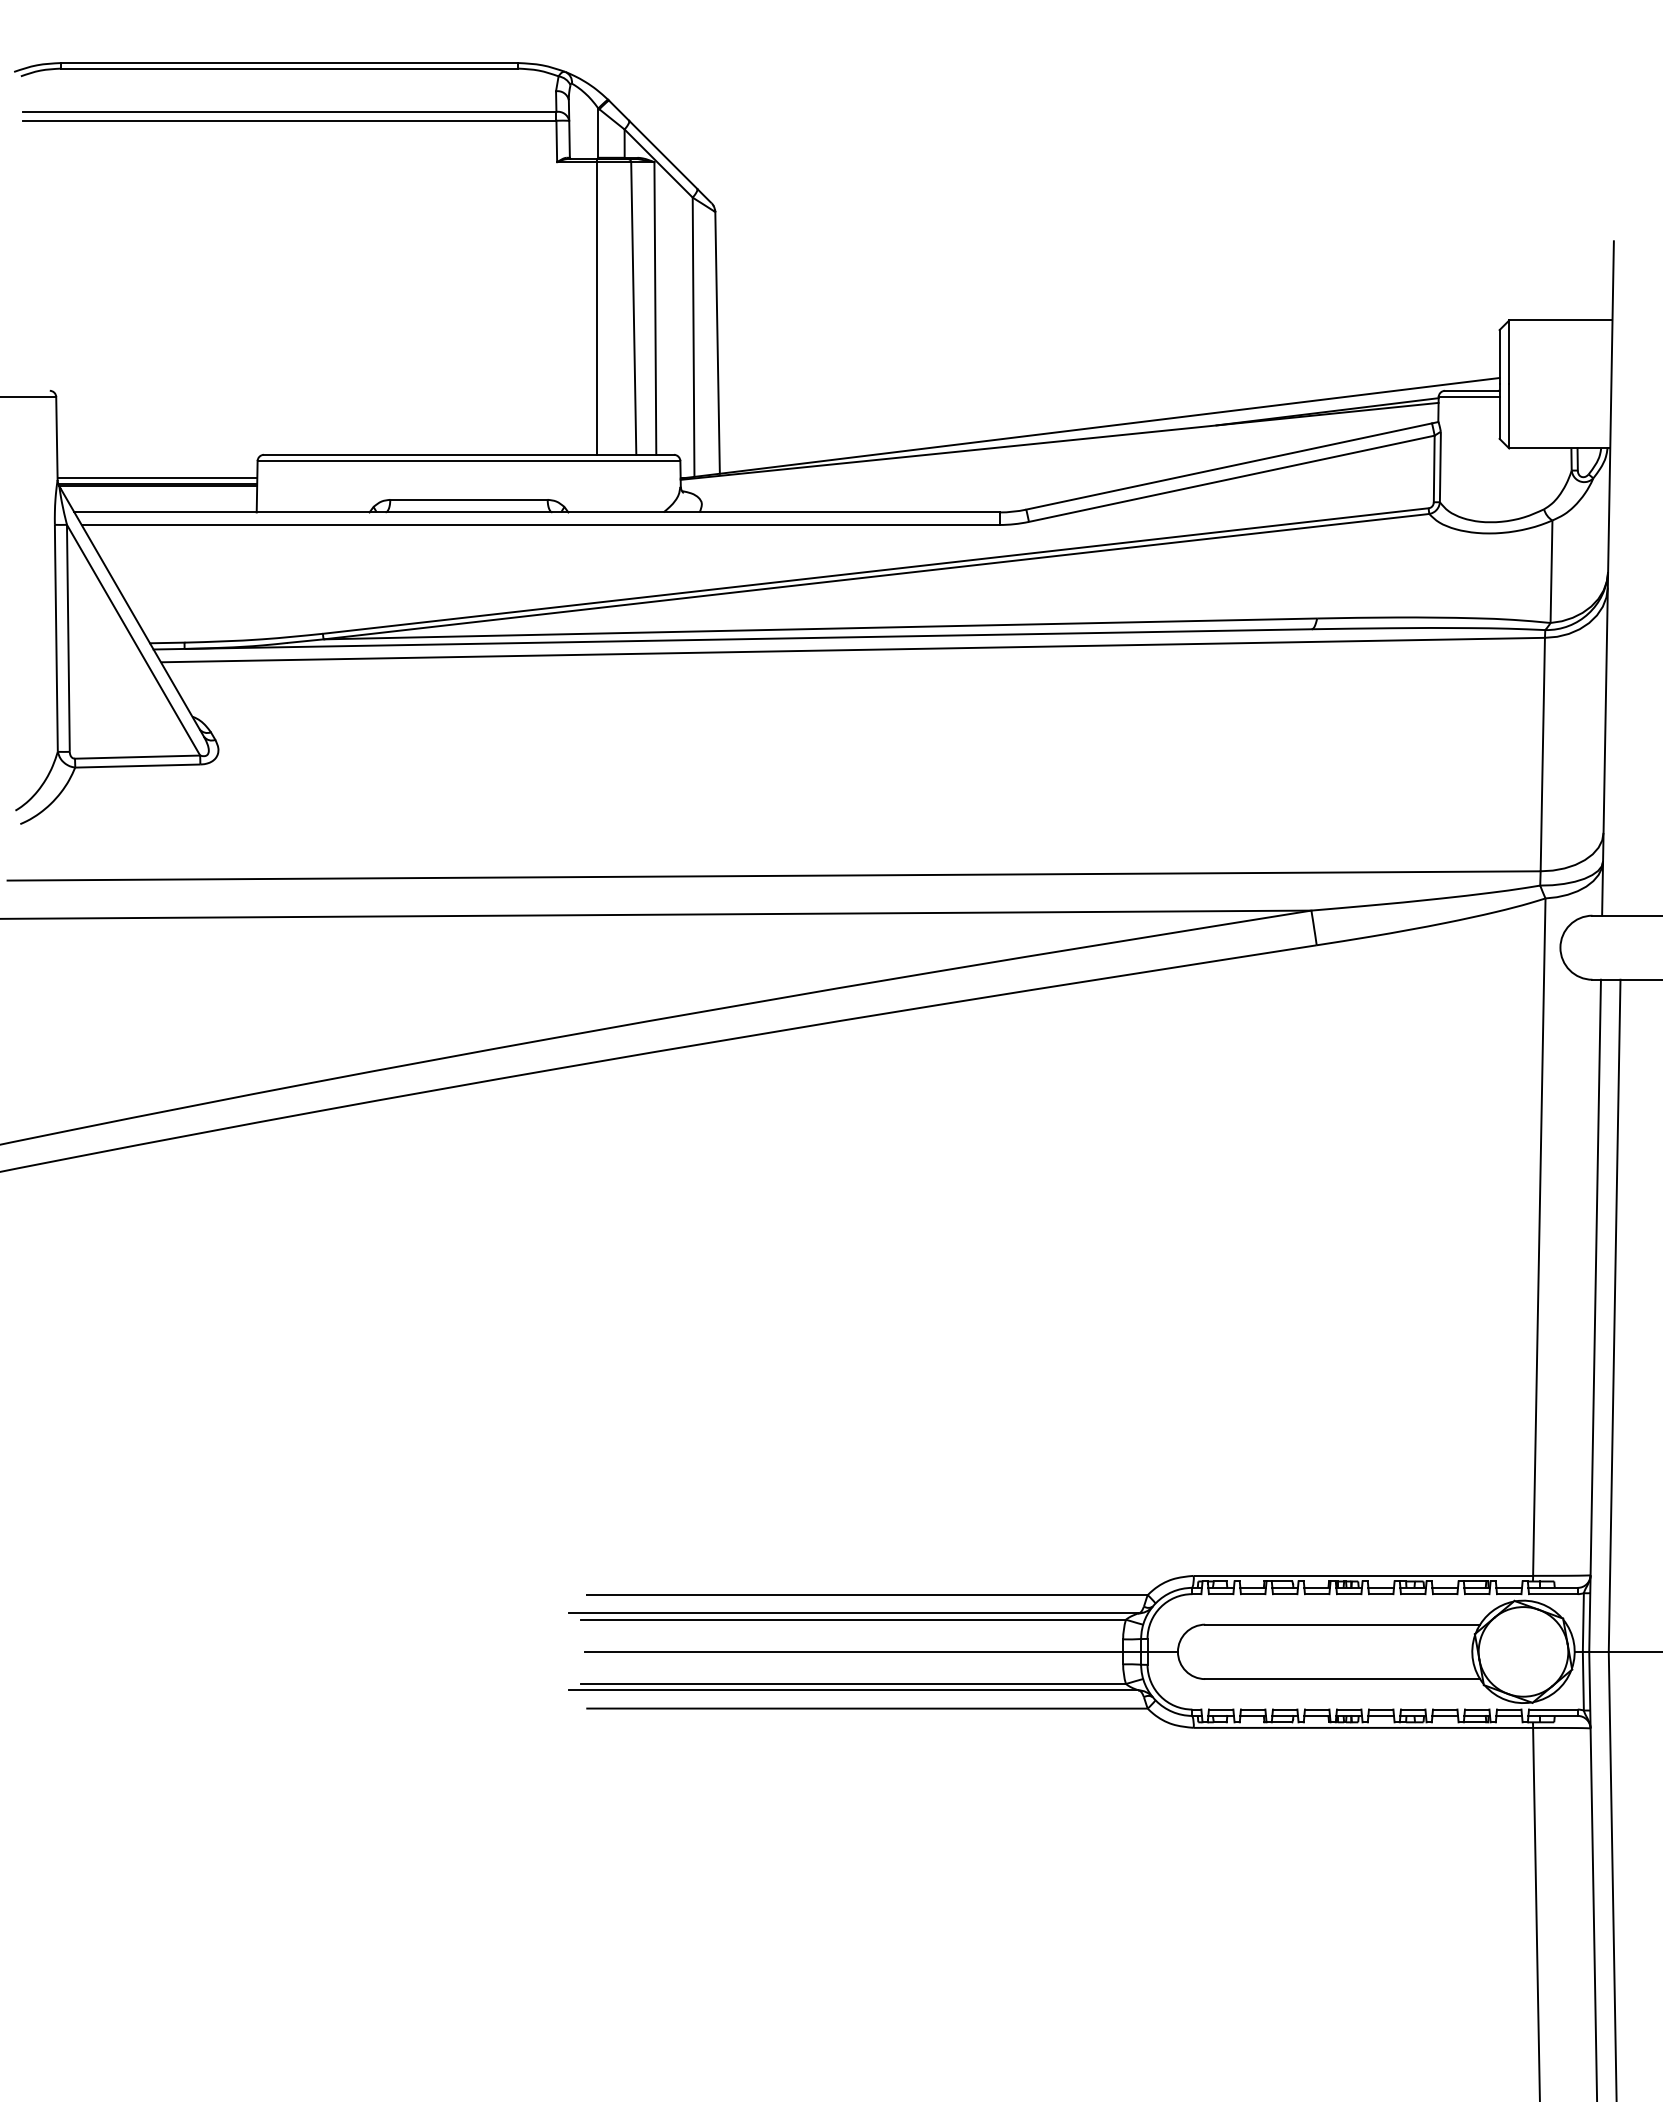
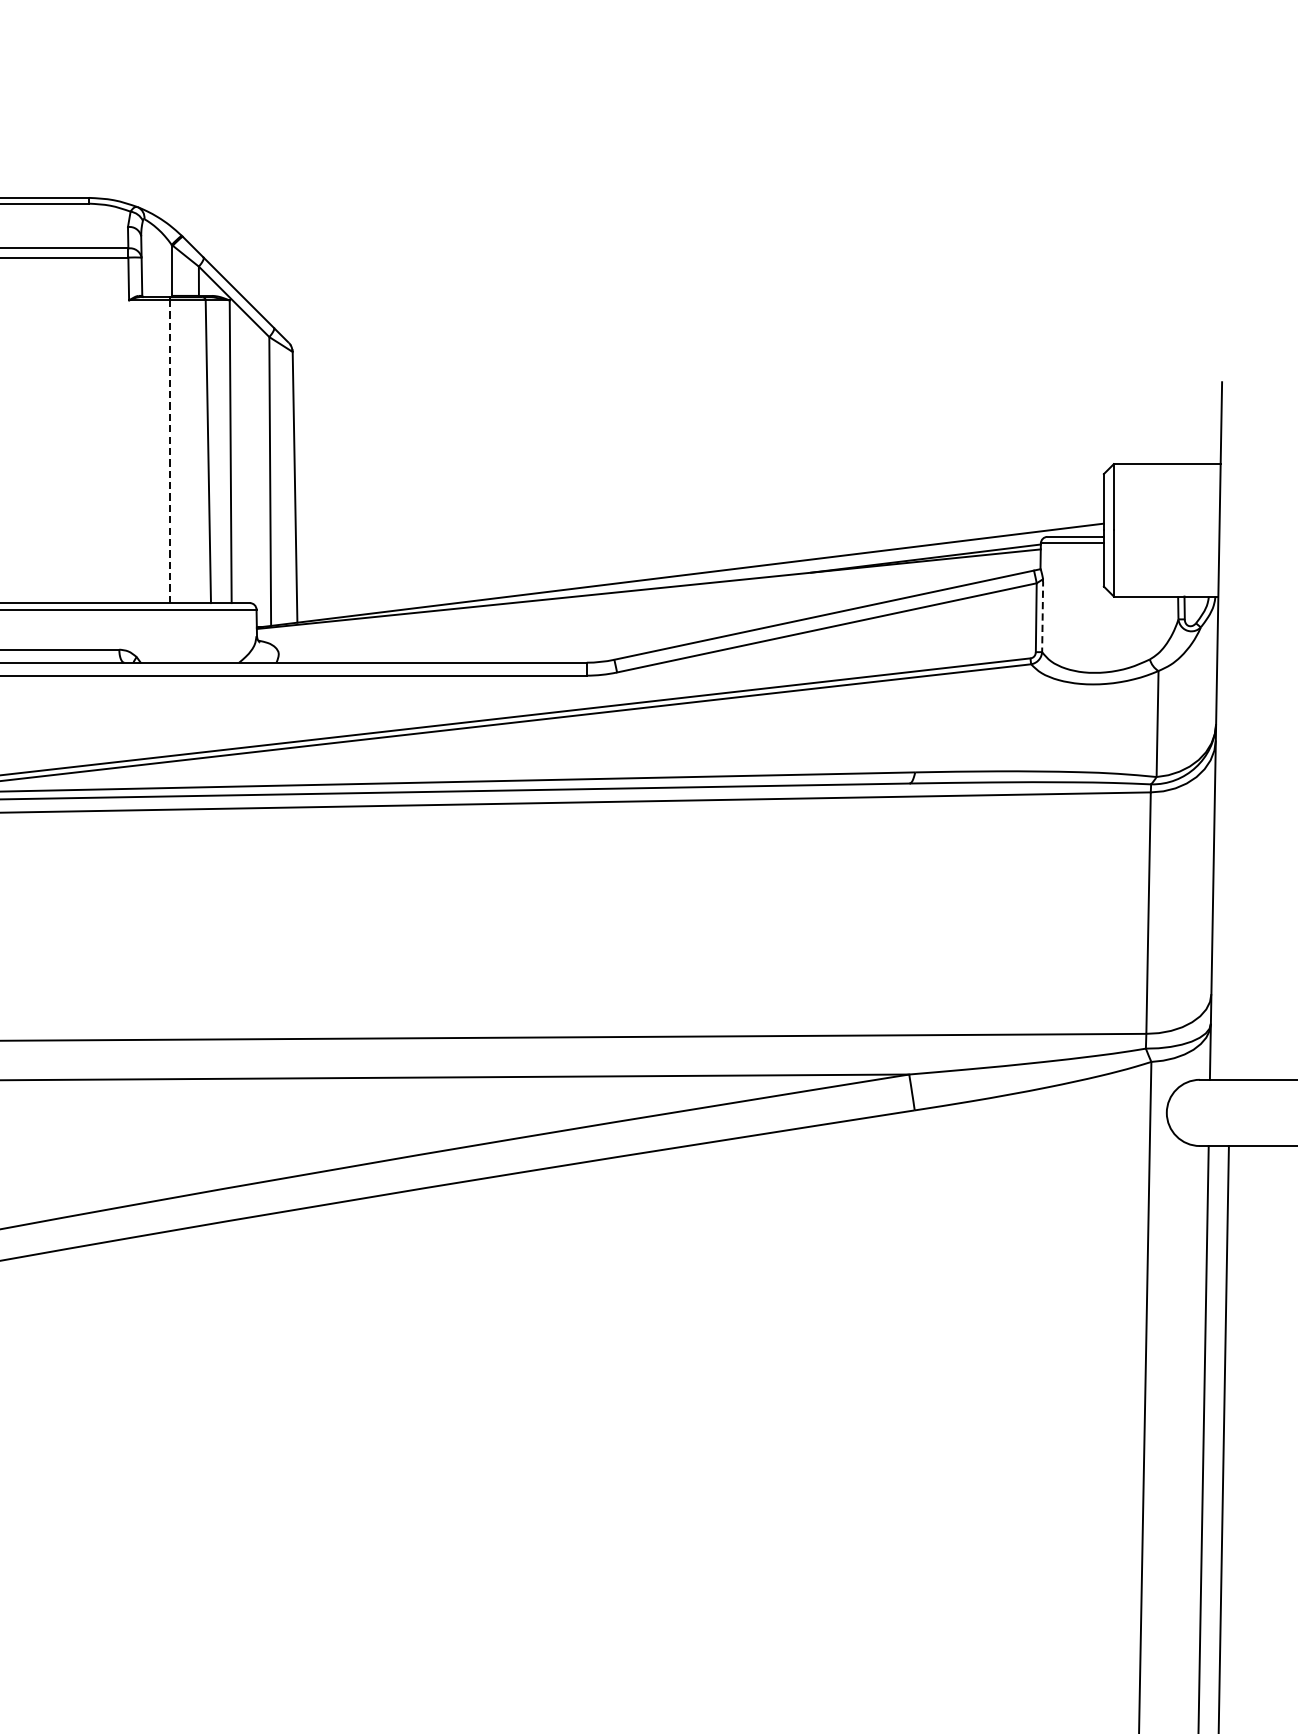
line: (597, 308) -> (170, 451), solid -> dashed
line: (1440, 466) -> (1042, 615), solid -> dashed

